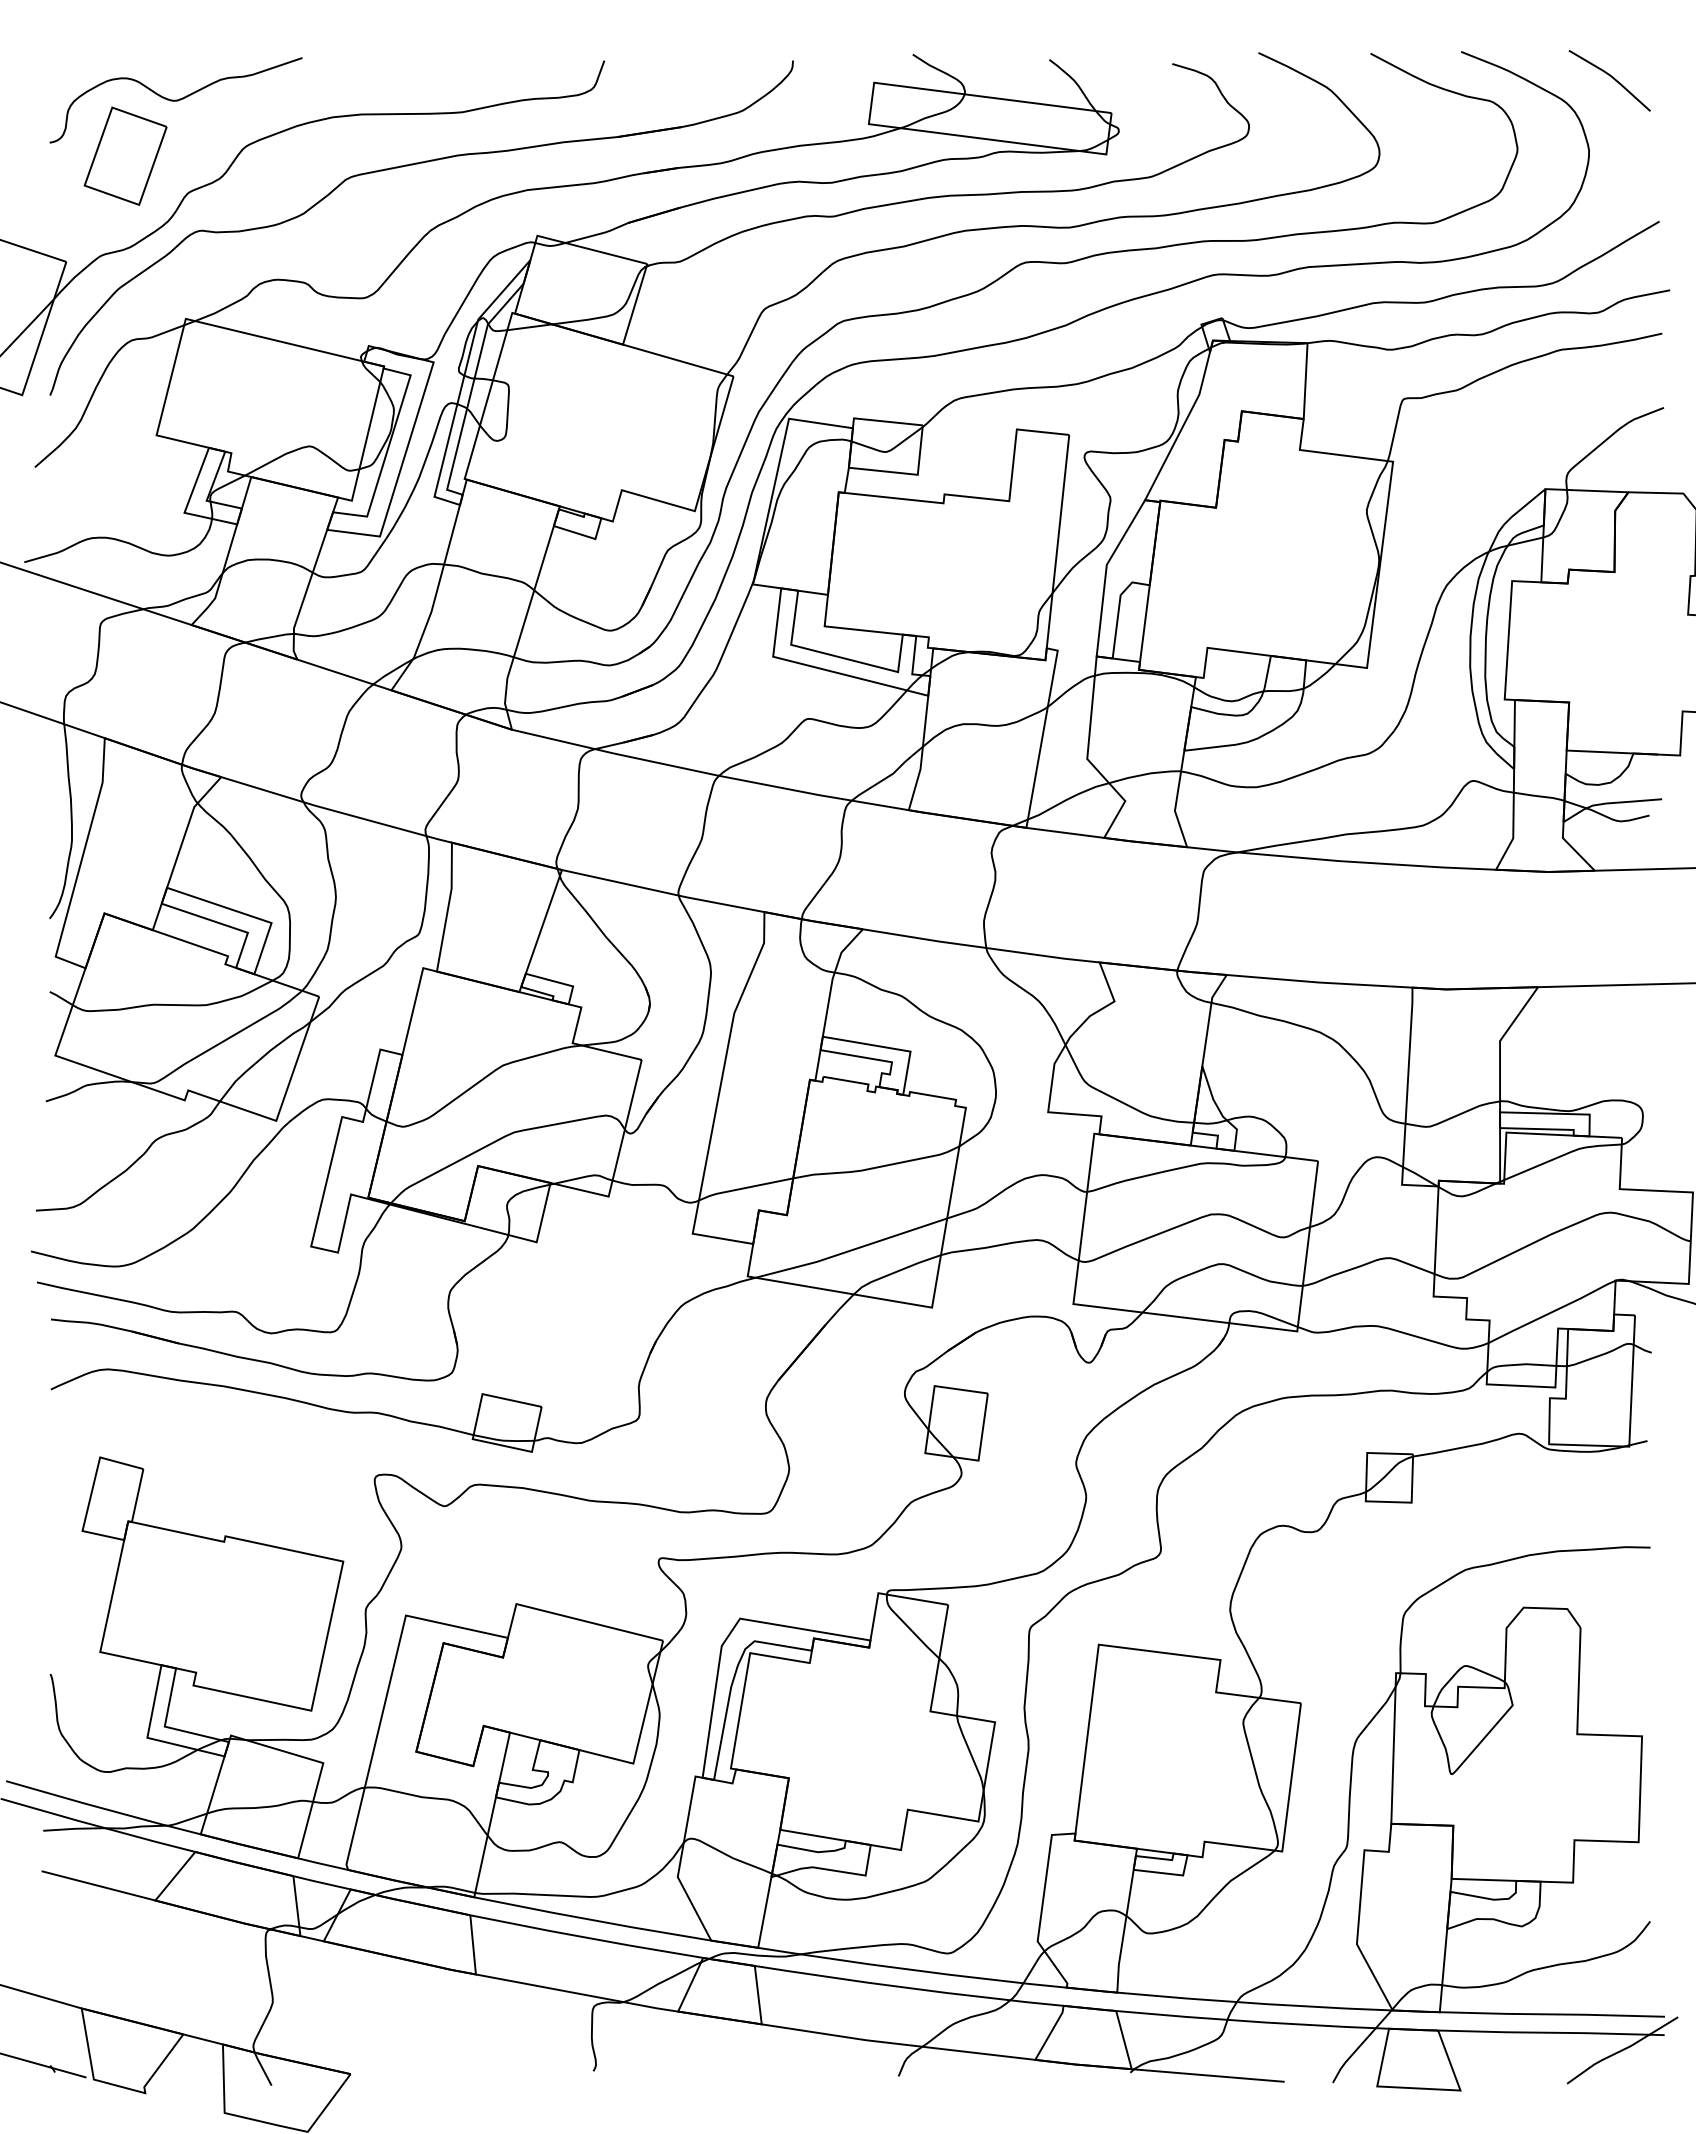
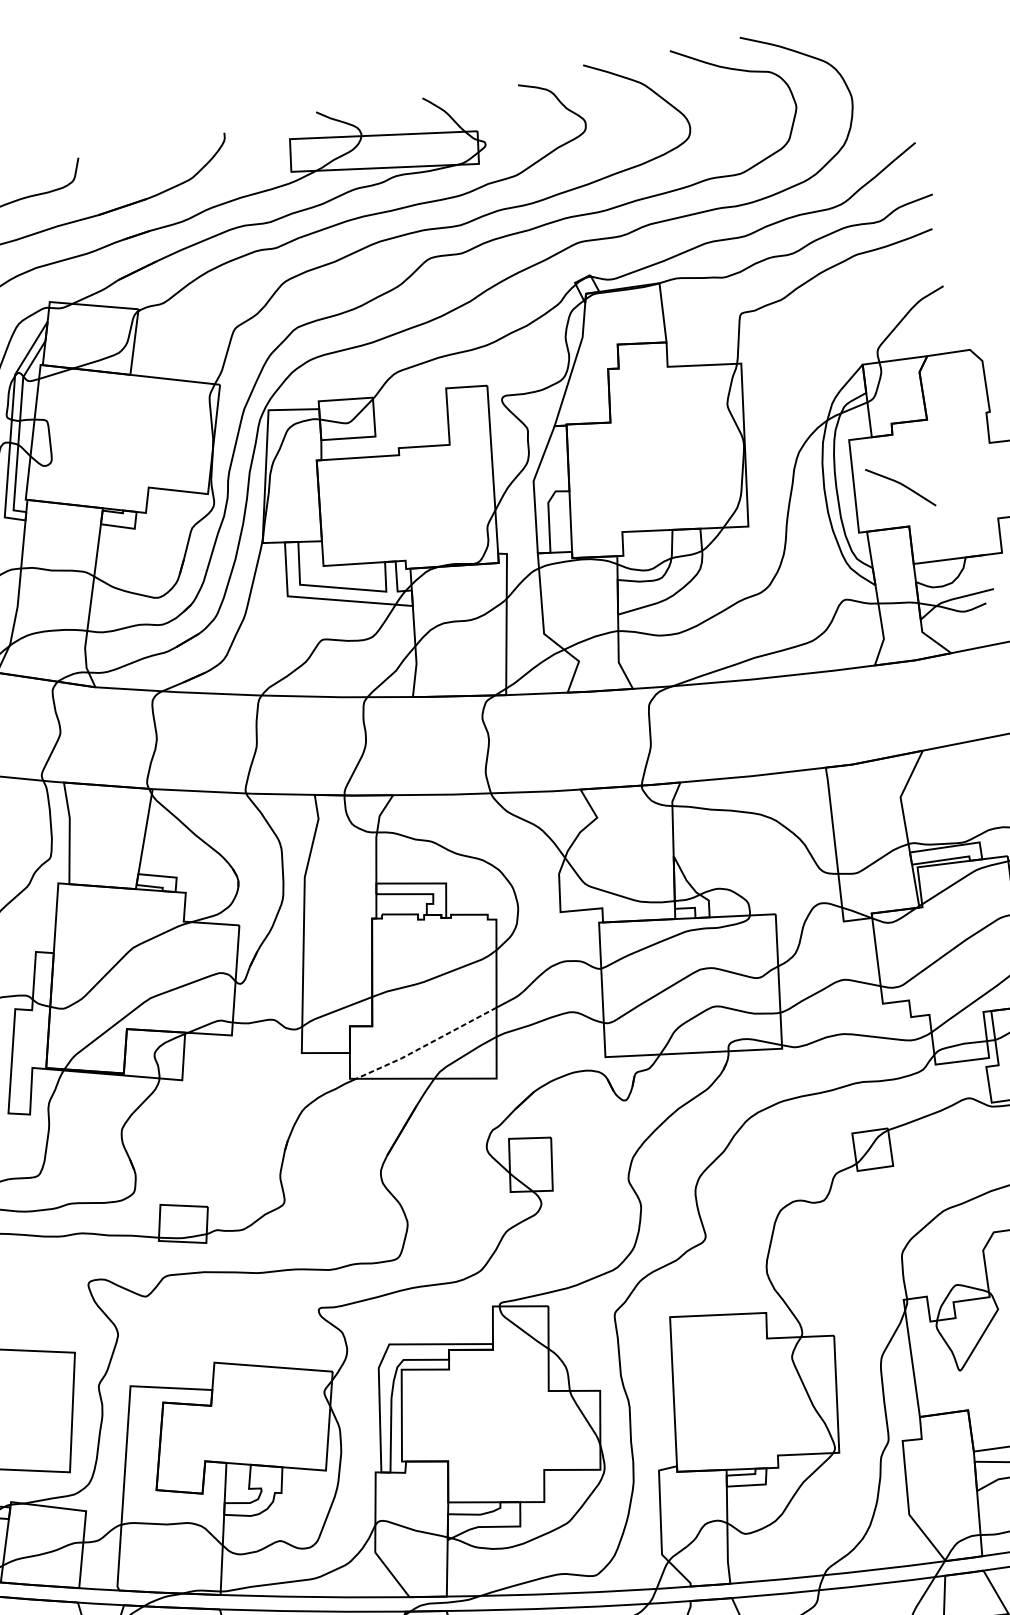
line: (1611, 77) -> (901, 484), moved
line: (850, 1250) -> (426, 1045), solid -> dashed

